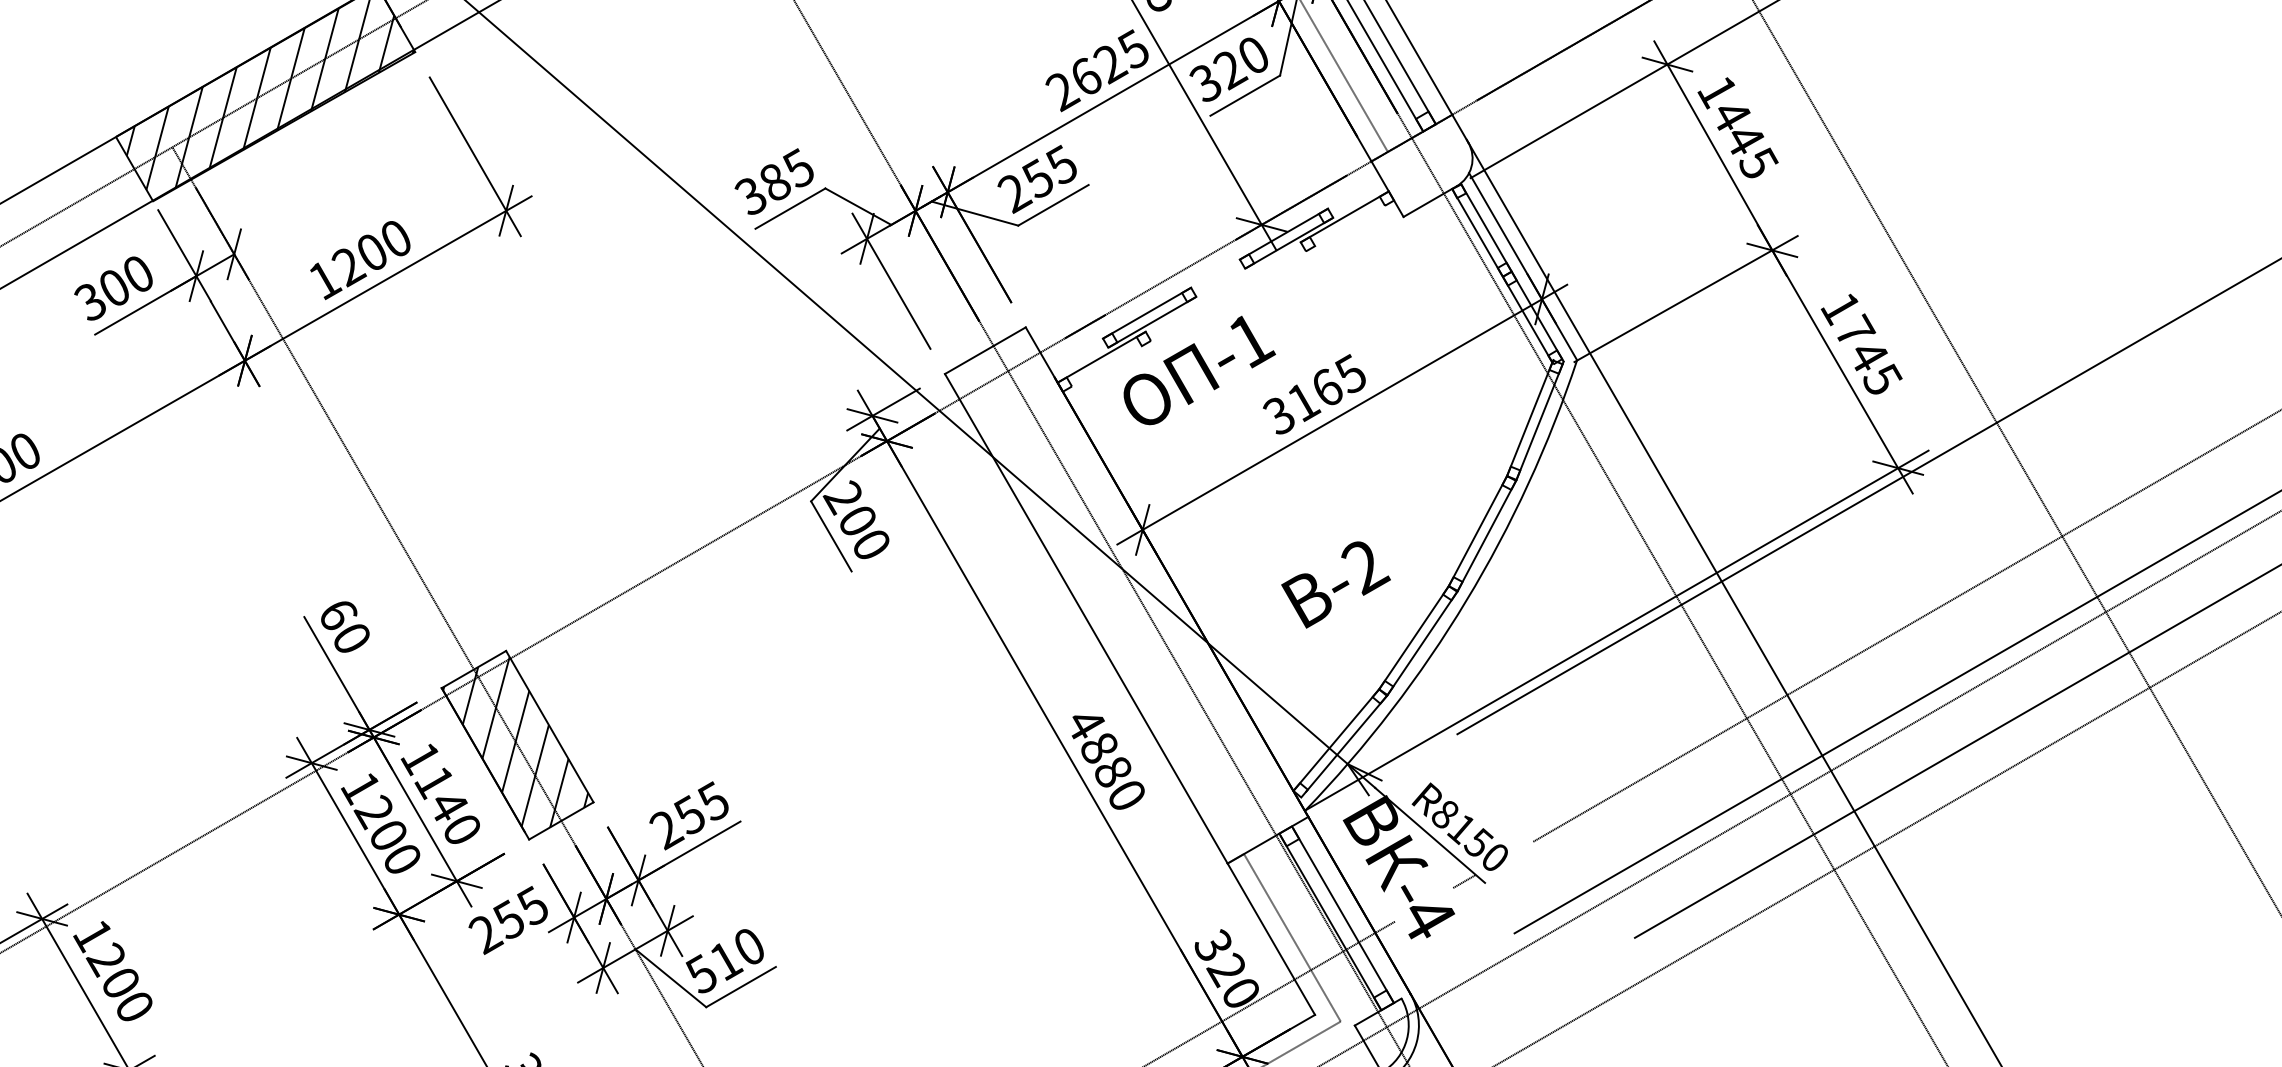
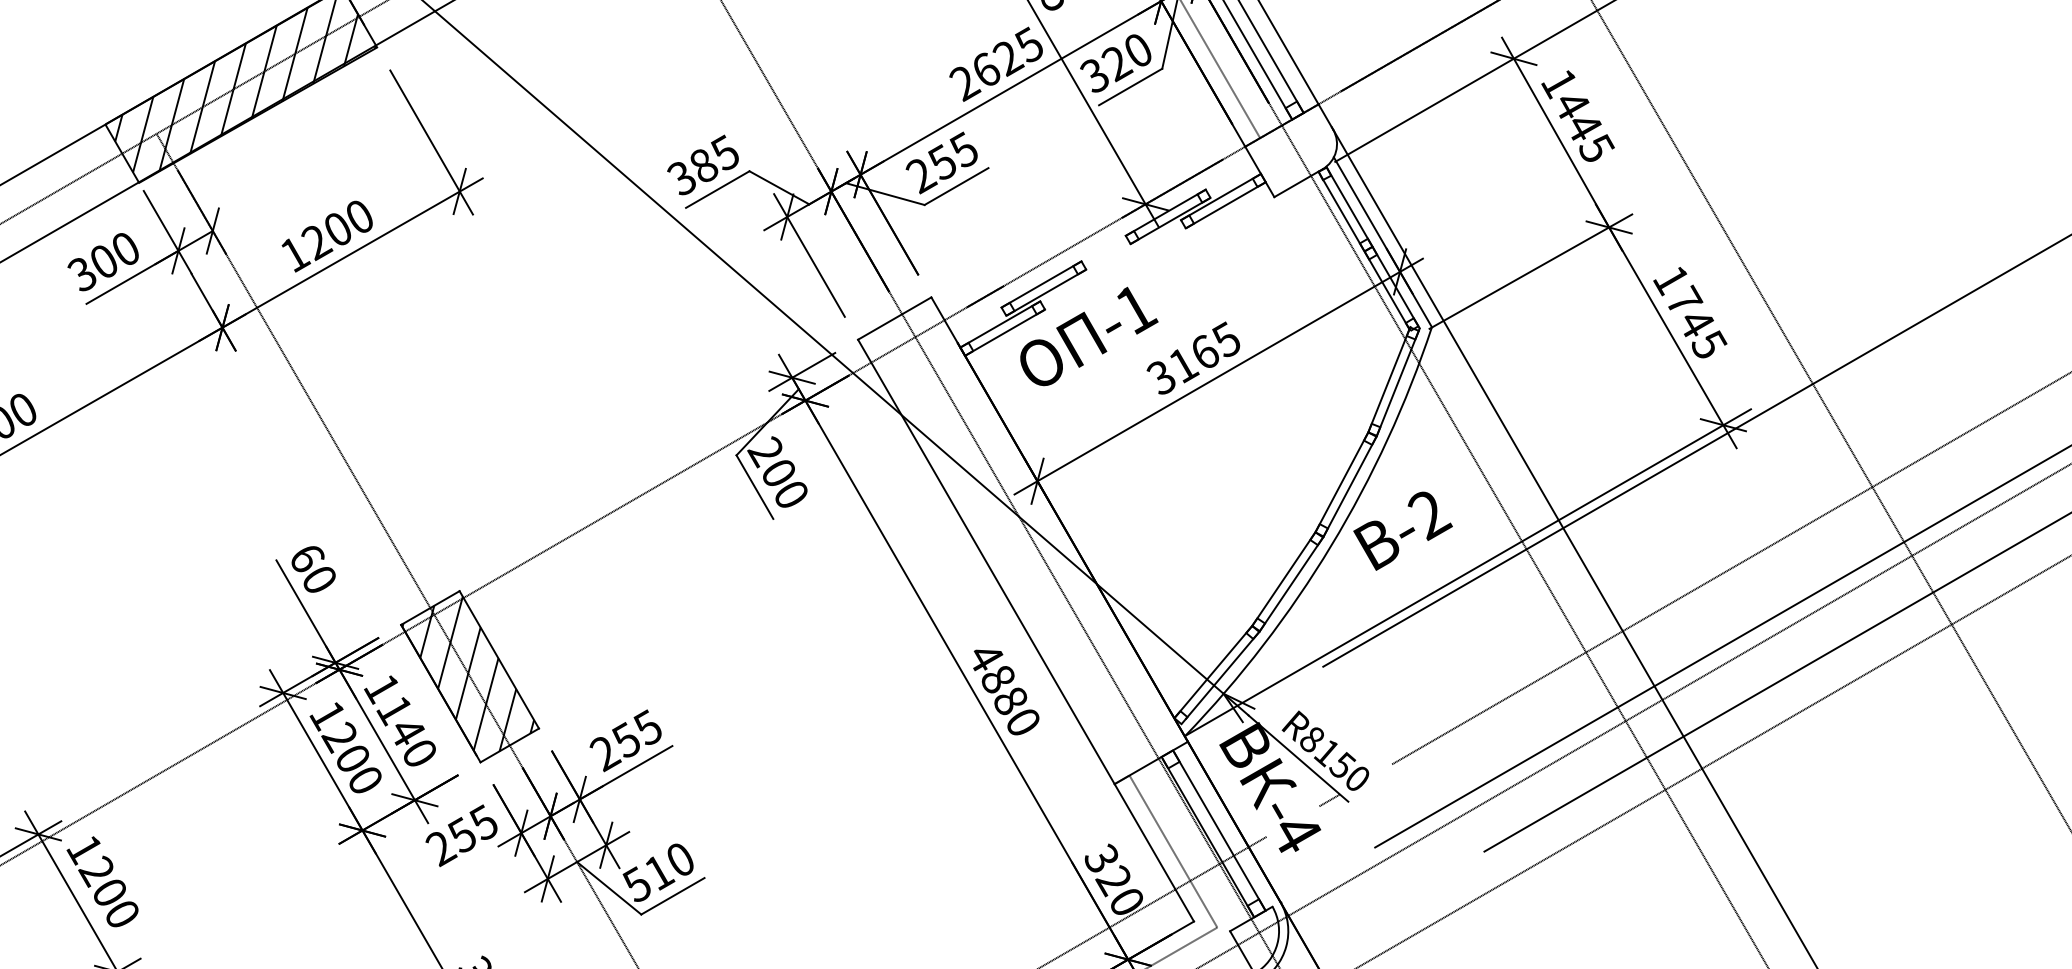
line: (1349, 226) -> (1225, 205), added
line: (1107, 366) -> (1005, 332), added
text: (1335, 584) -> (1402, 530), moved

